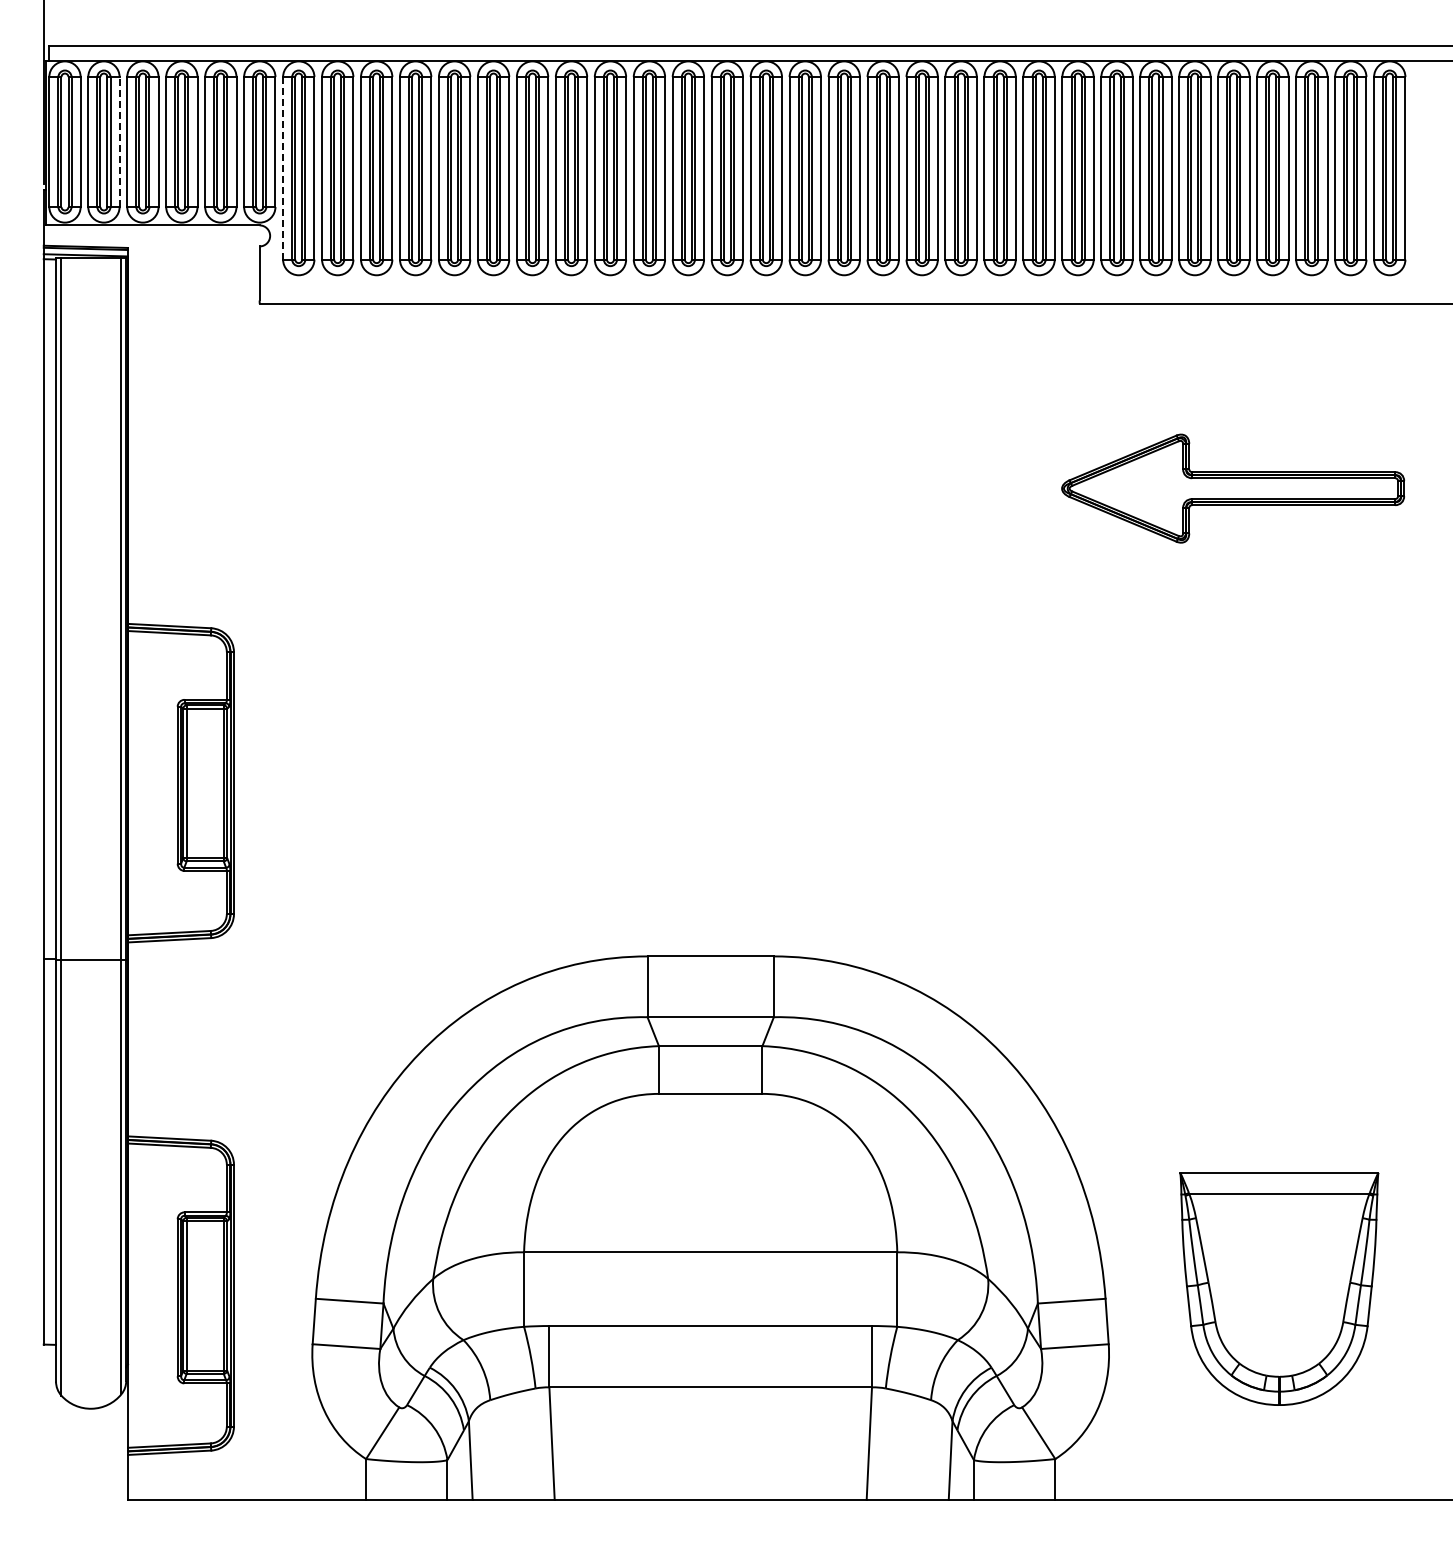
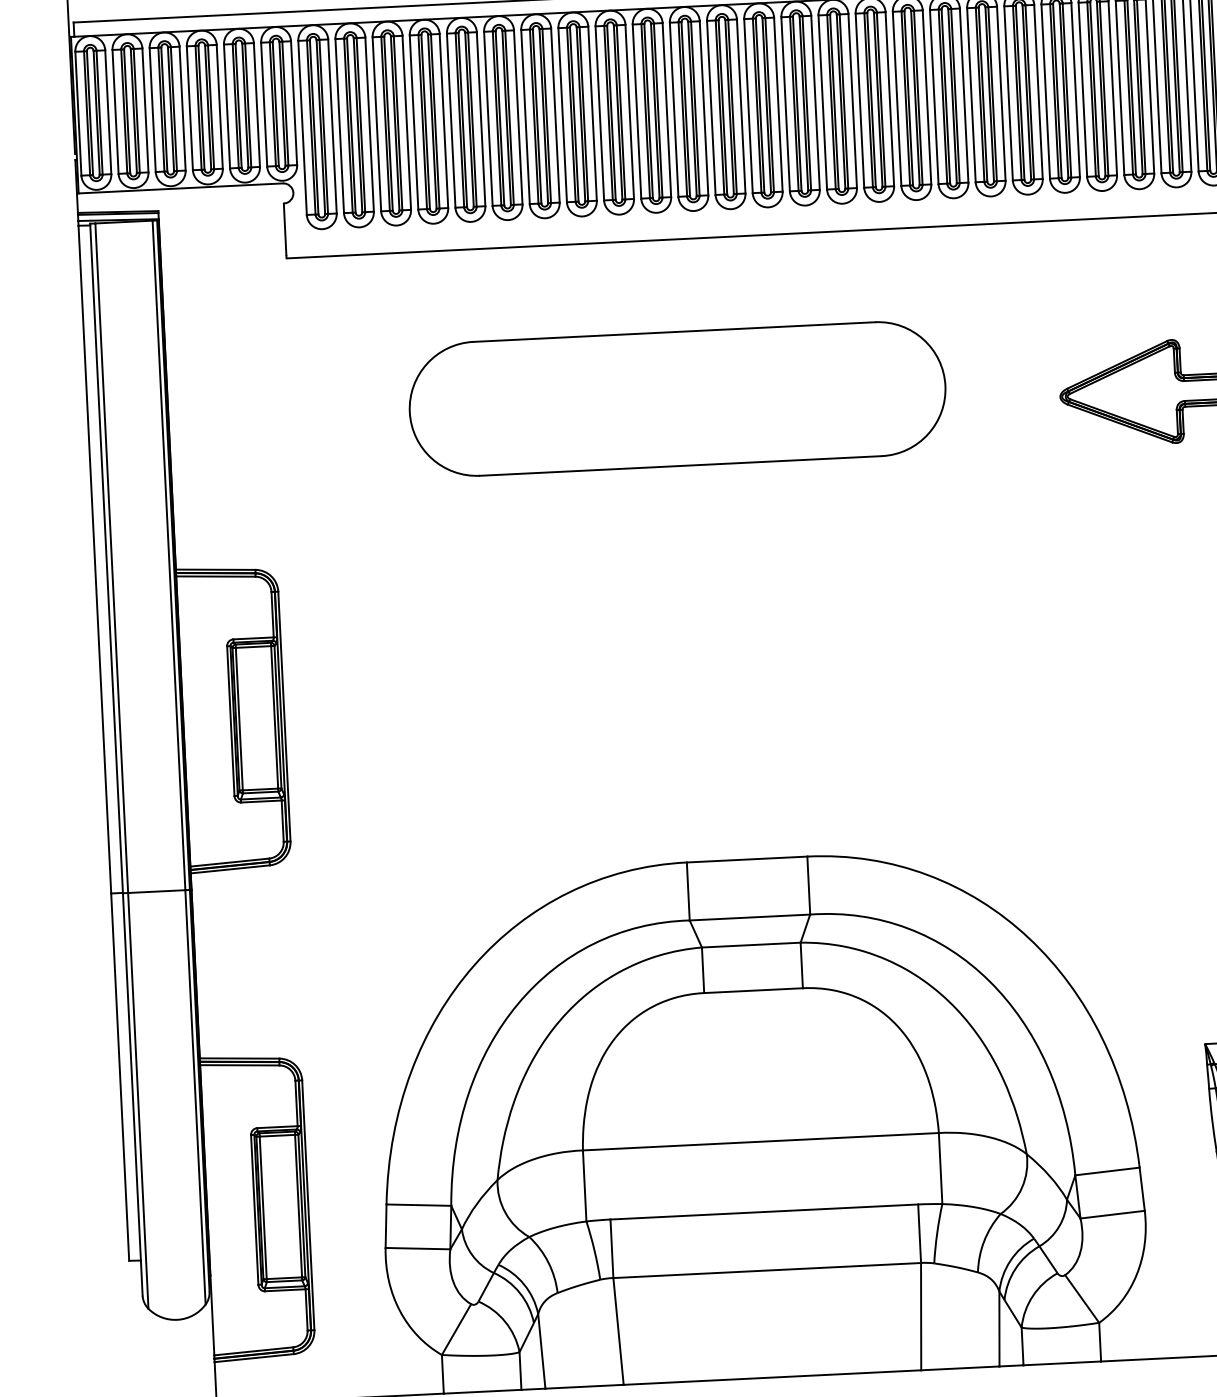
line: (119, 142) -> (145, 110), dashed -> solid
line: (283, 168) -> (302, 128), dashed -> solid
part: (661, 471) -> (677, 399), added

